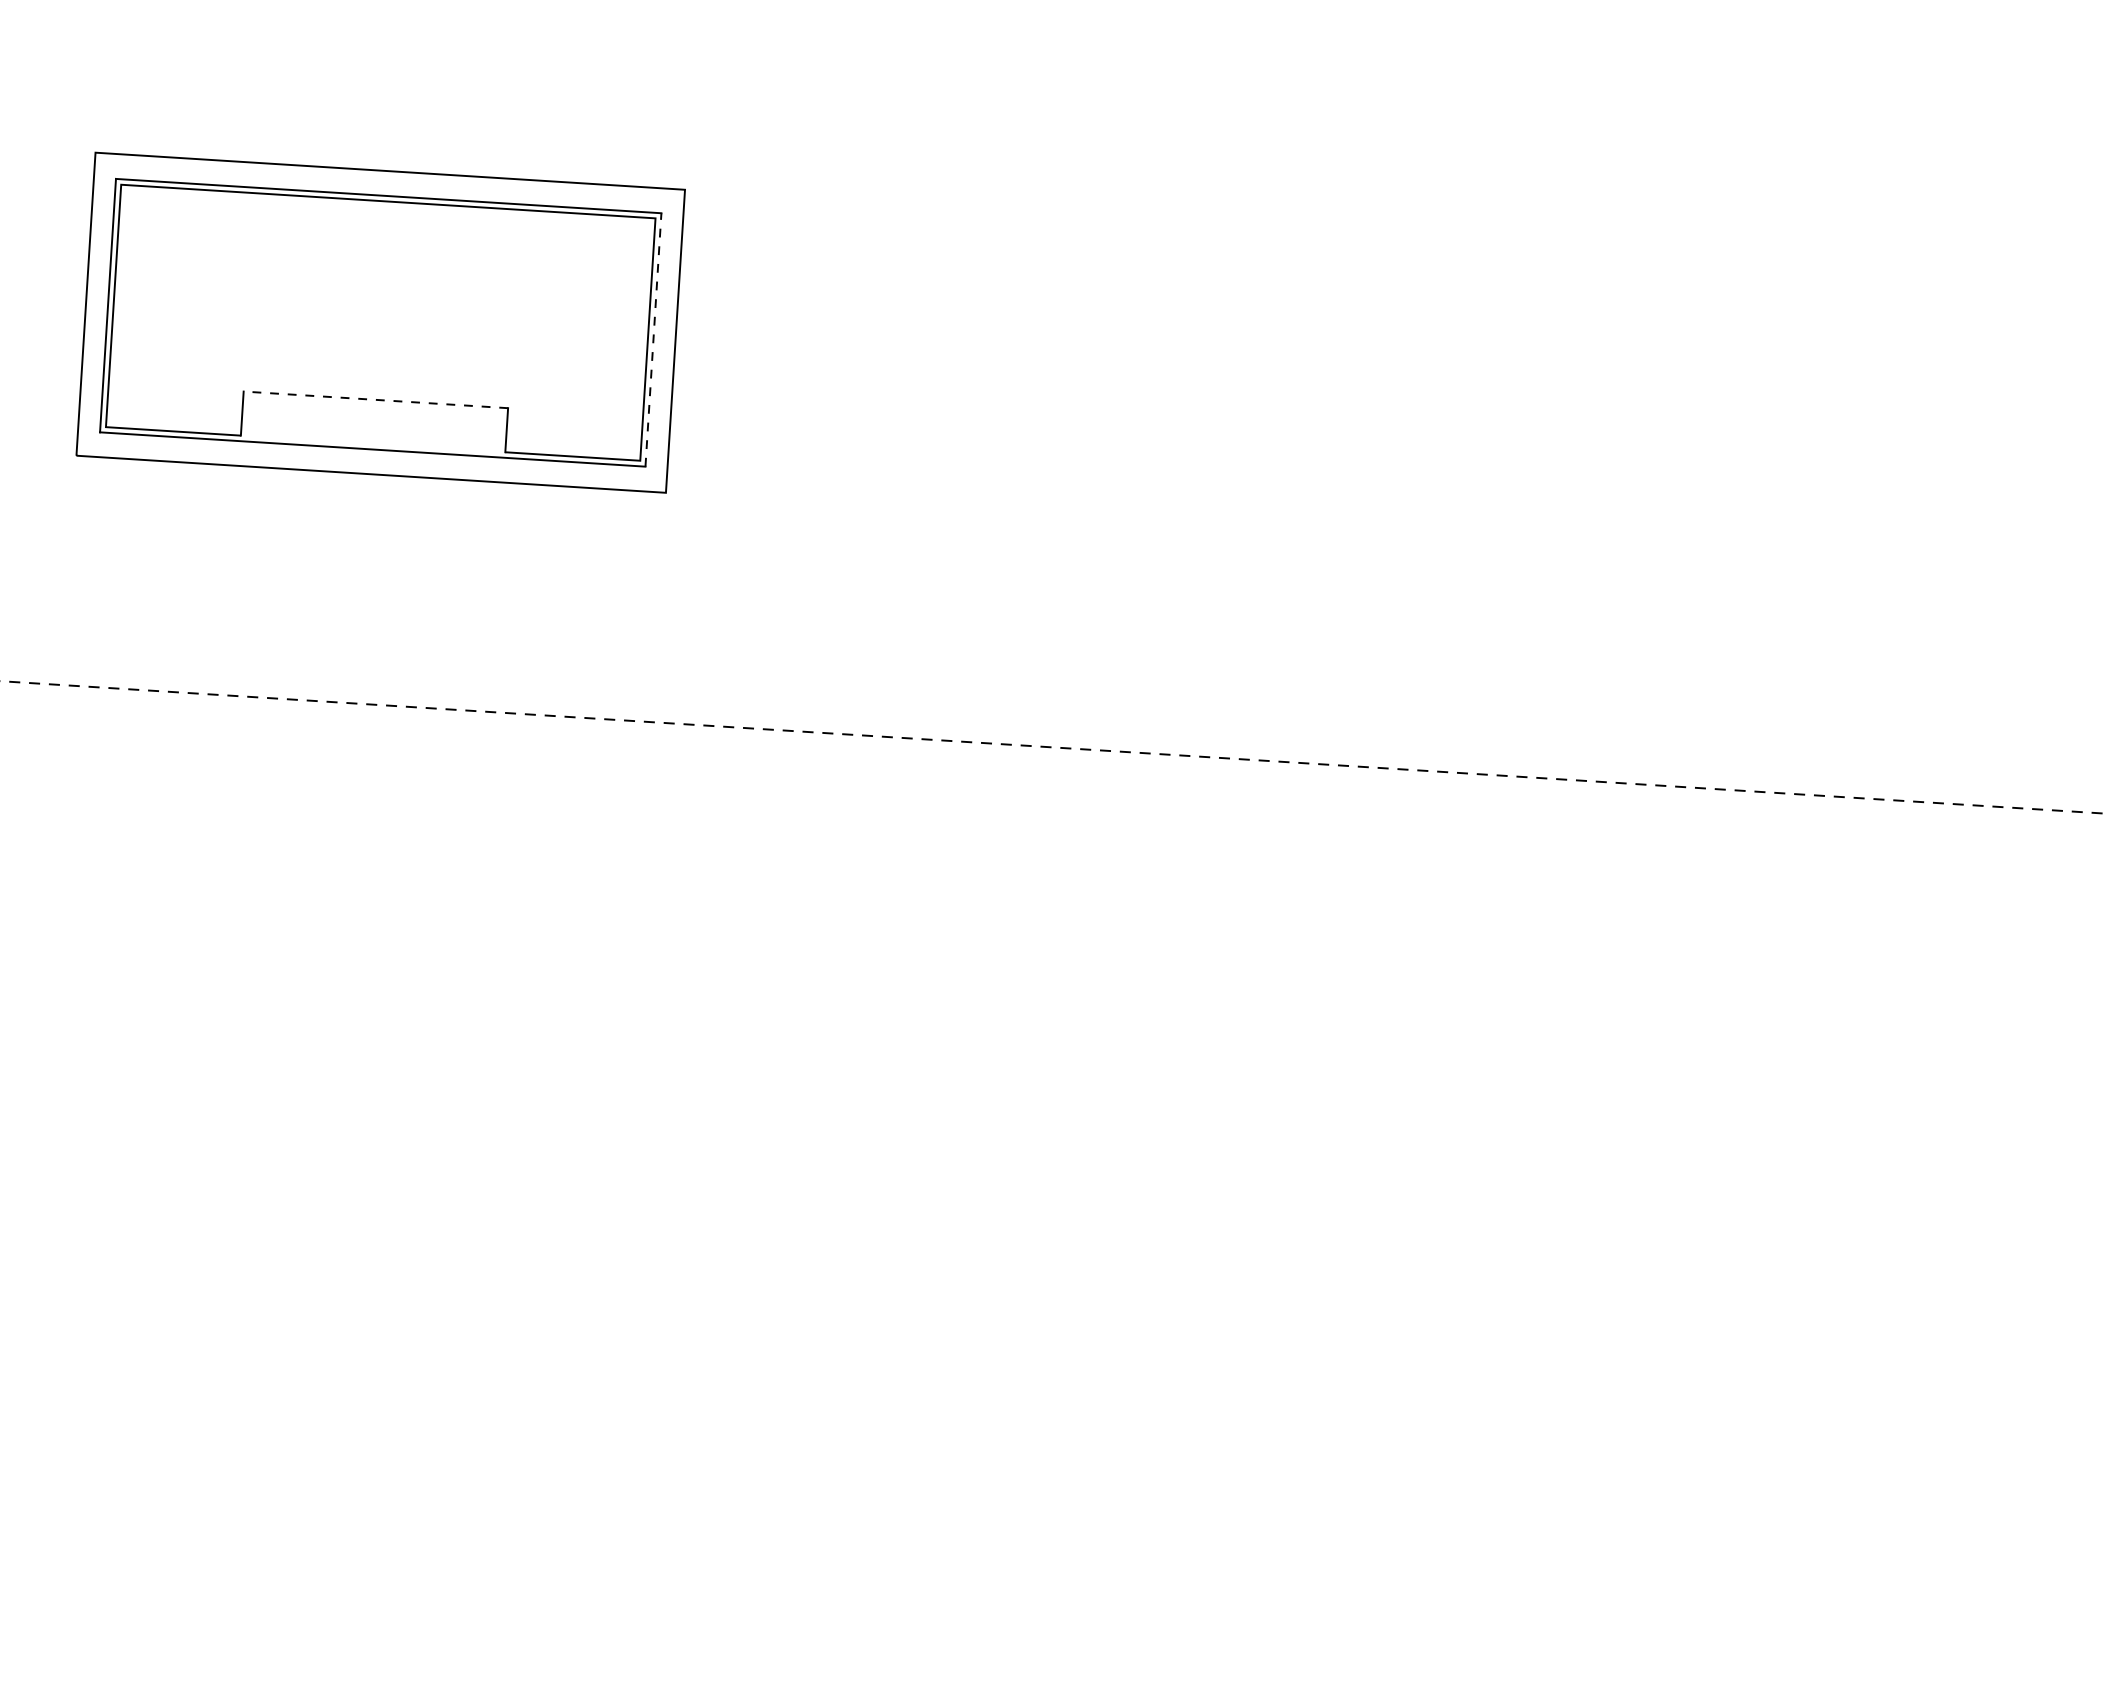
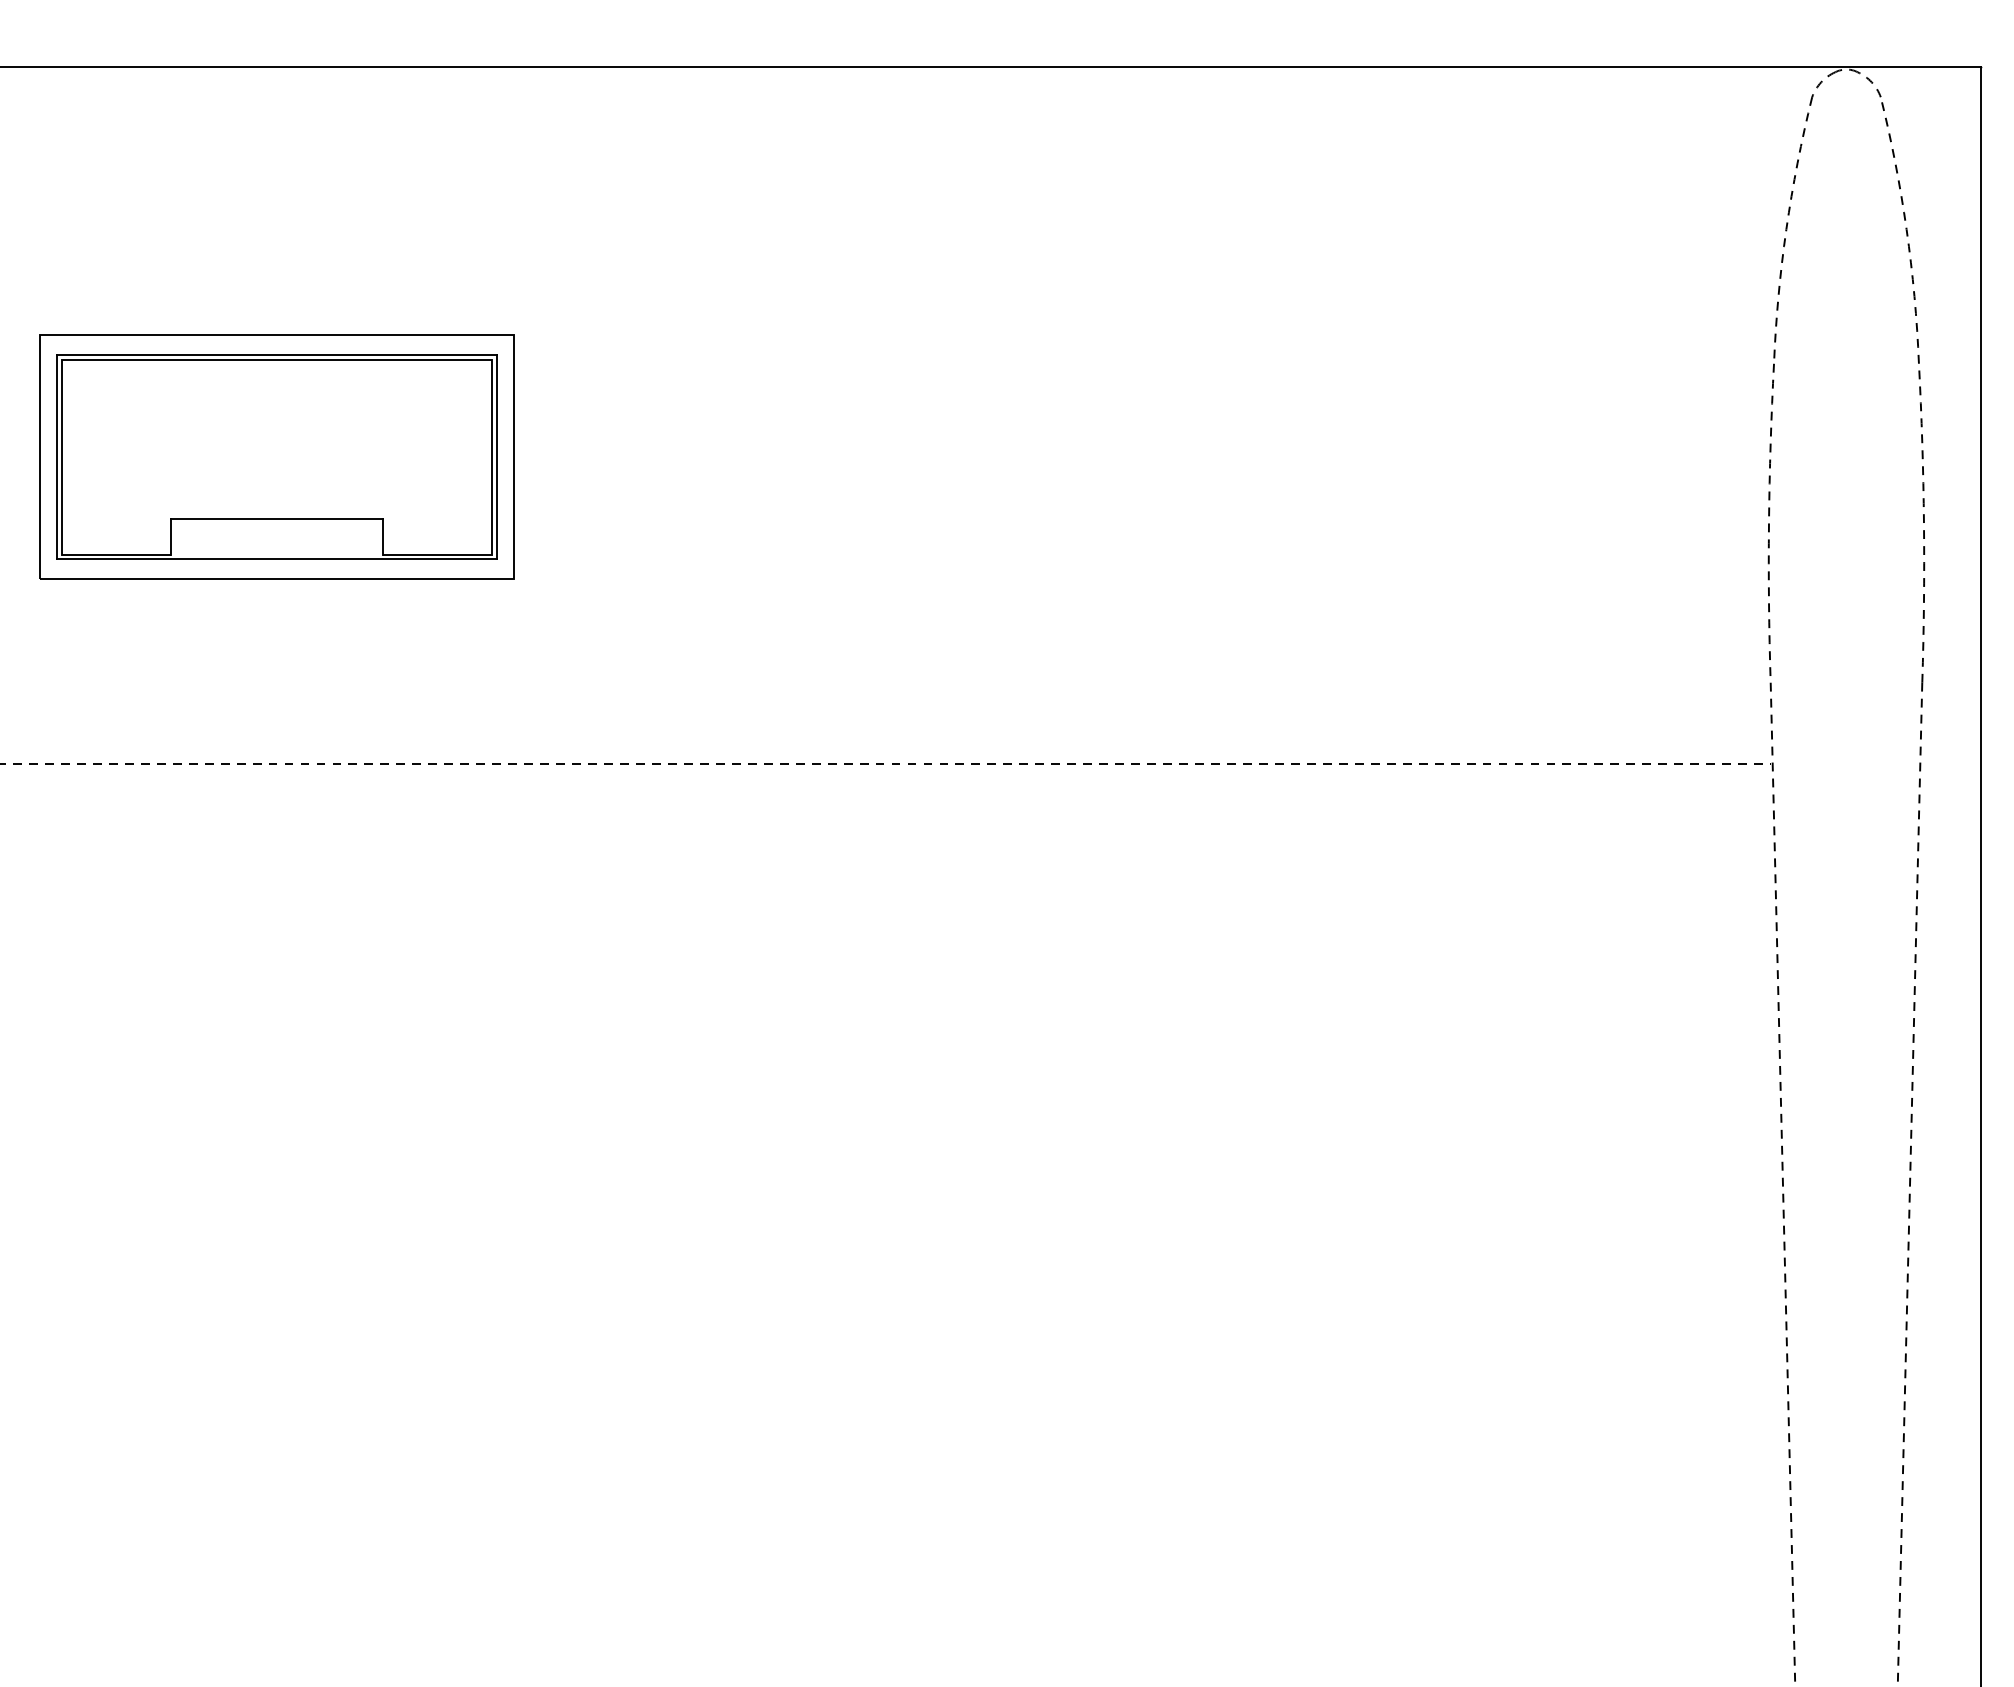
line: (653, 339) -> (496, 456), dashed -> solid
line: (375, 400) -> (276, 519), dashed -> solid

